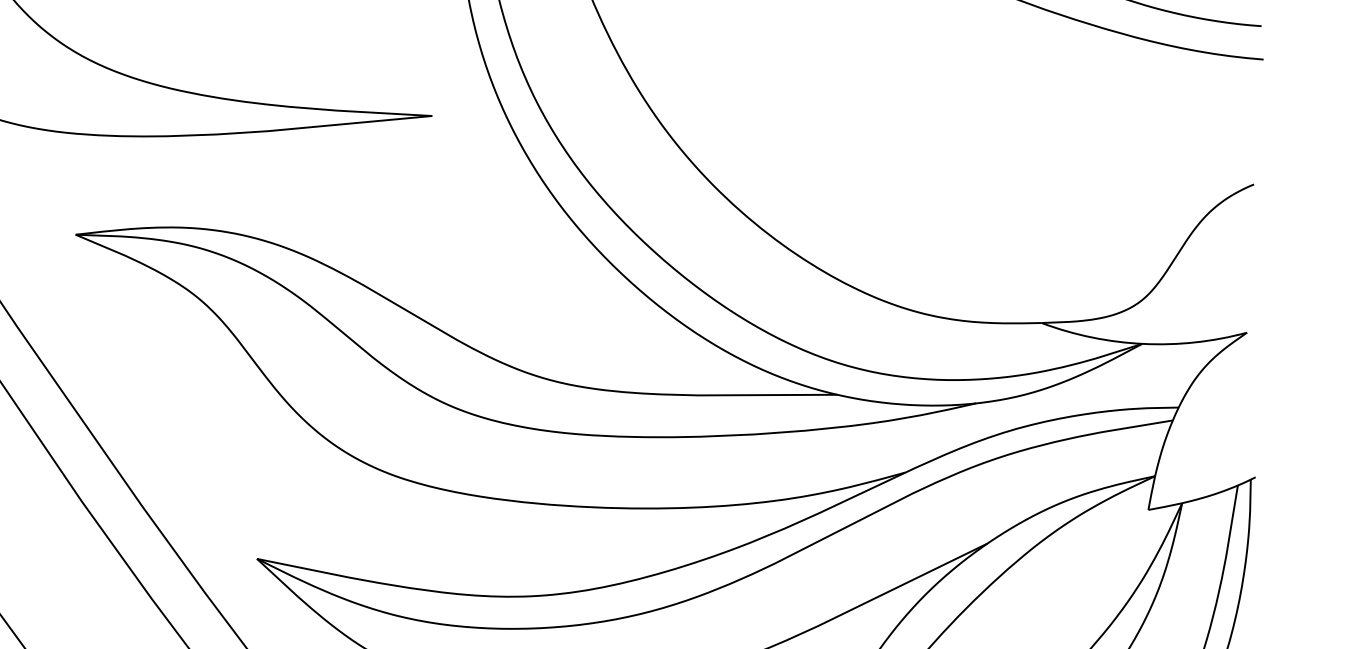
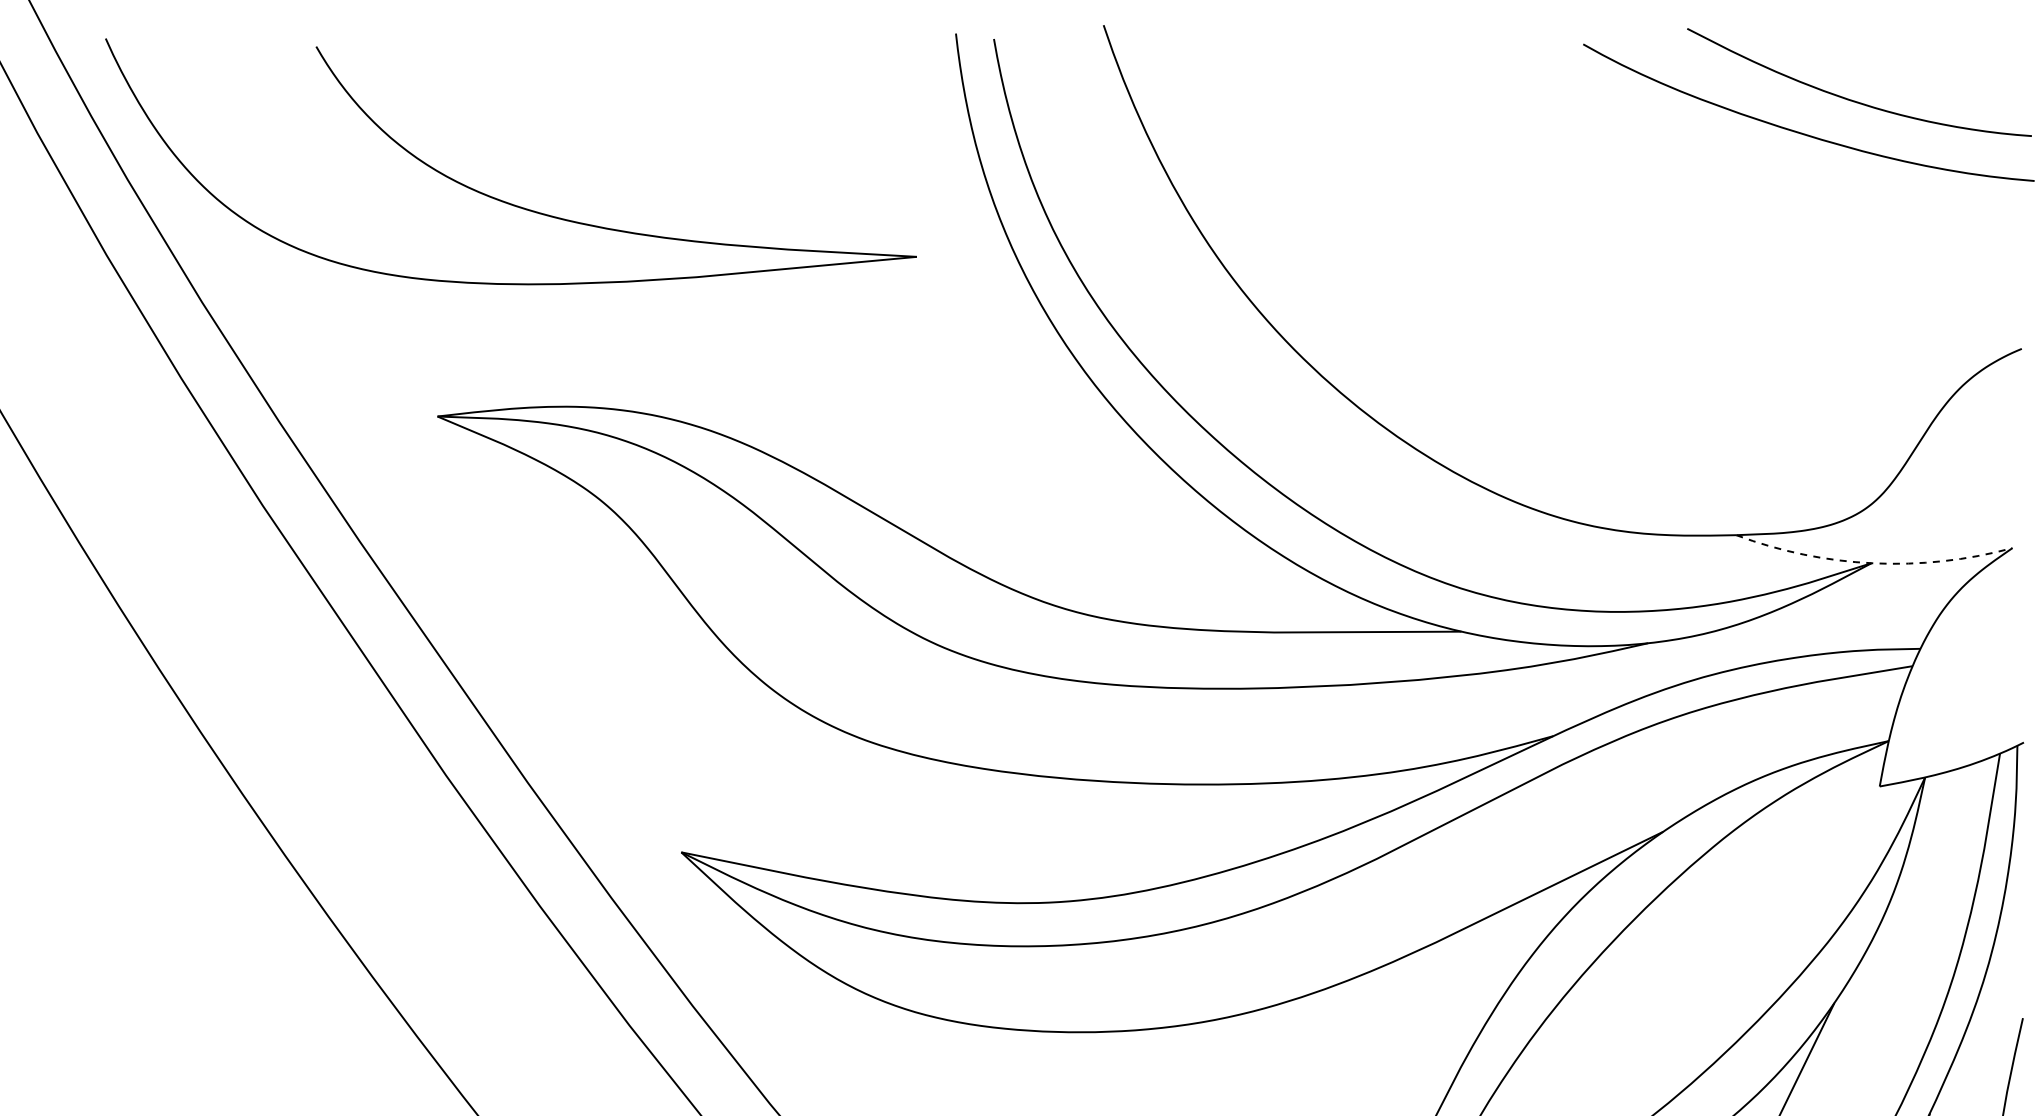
arc: (1143, 344) -> (1873, 563), solid -> dashed

